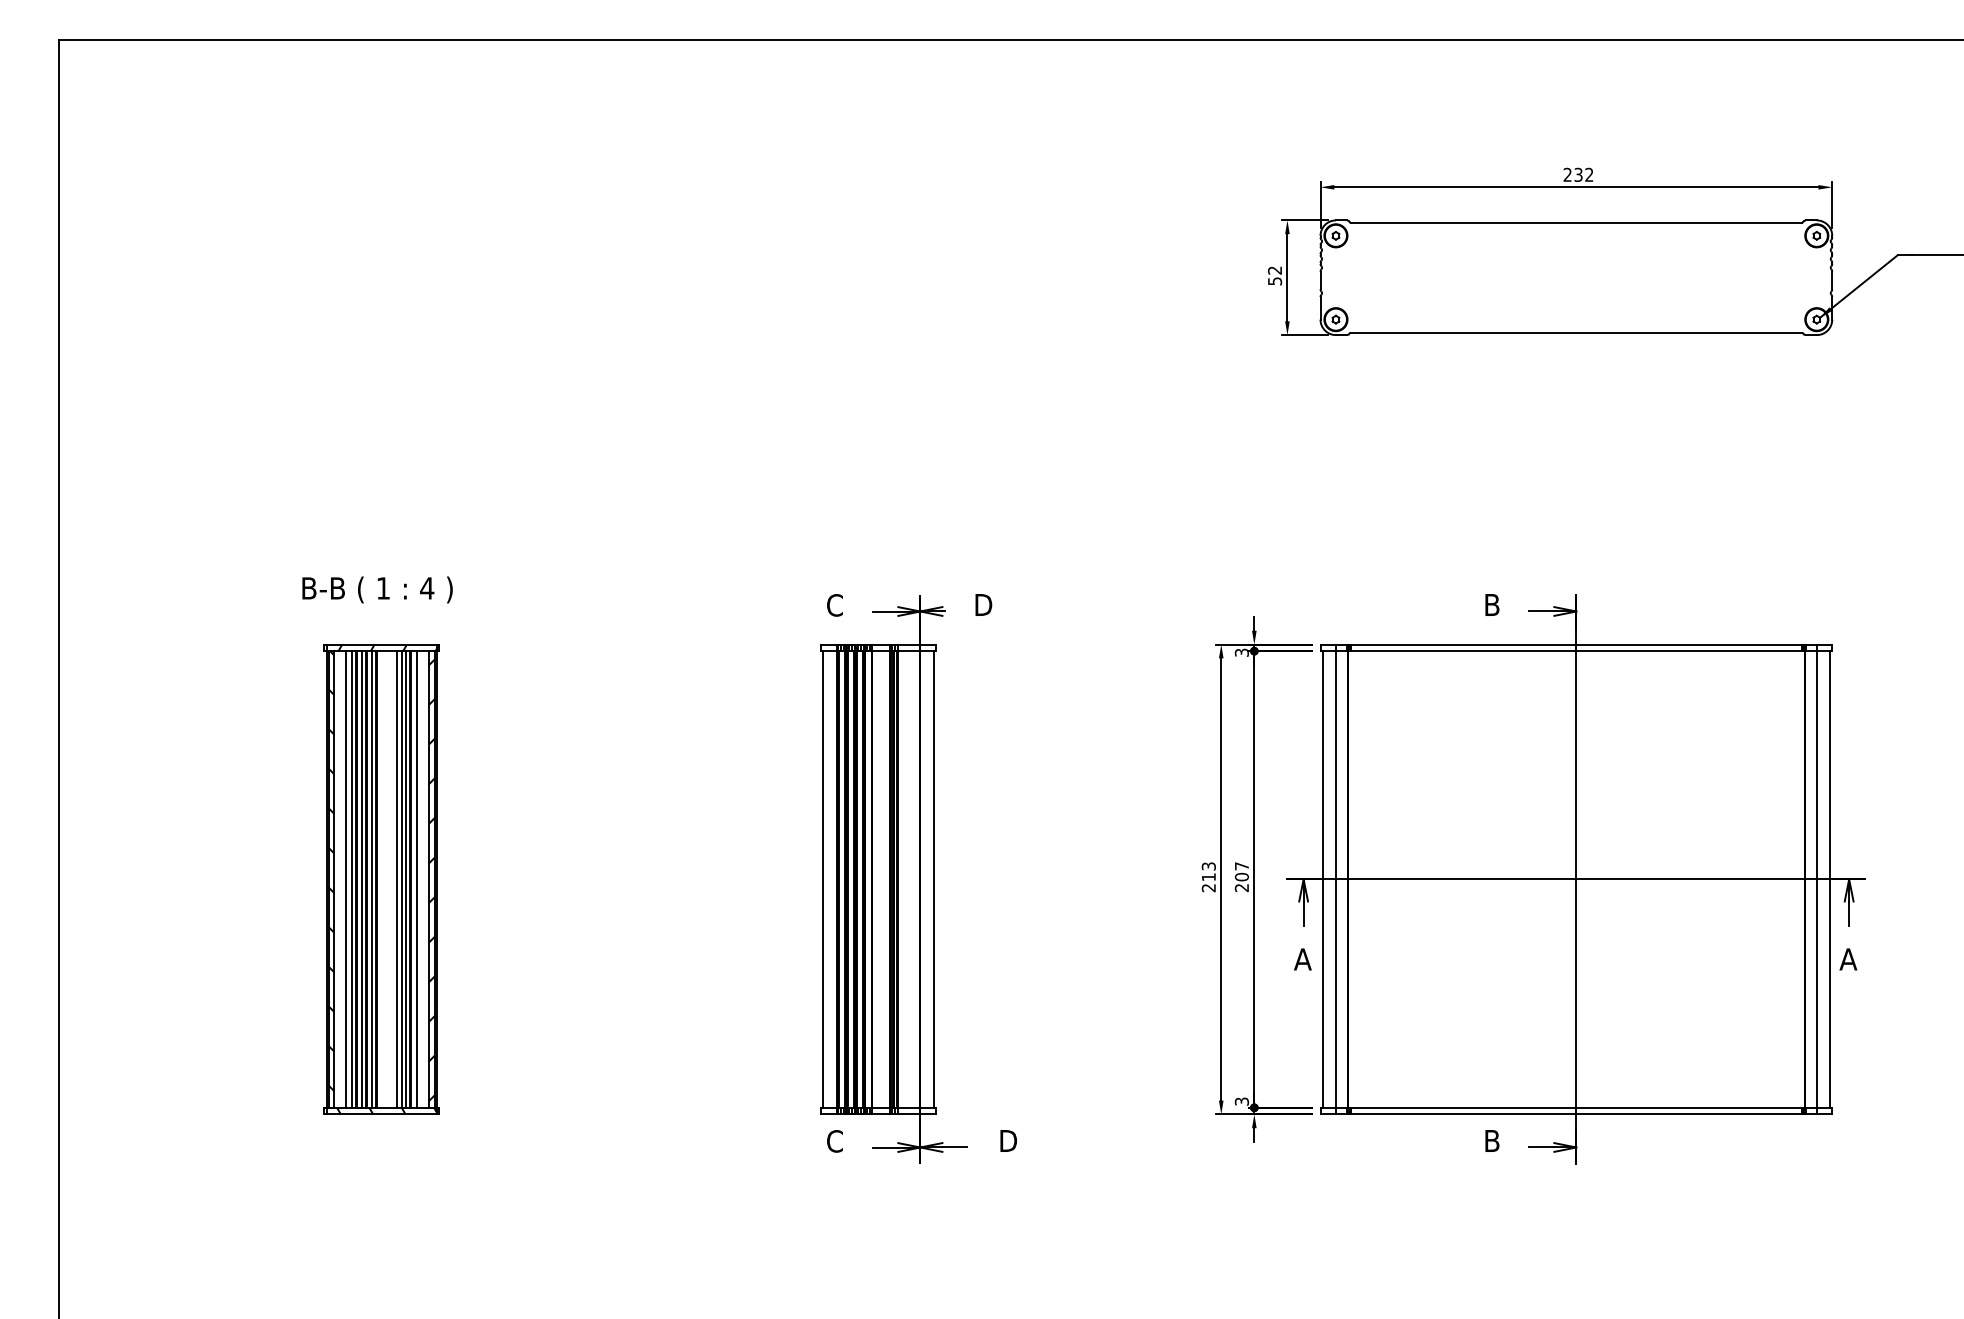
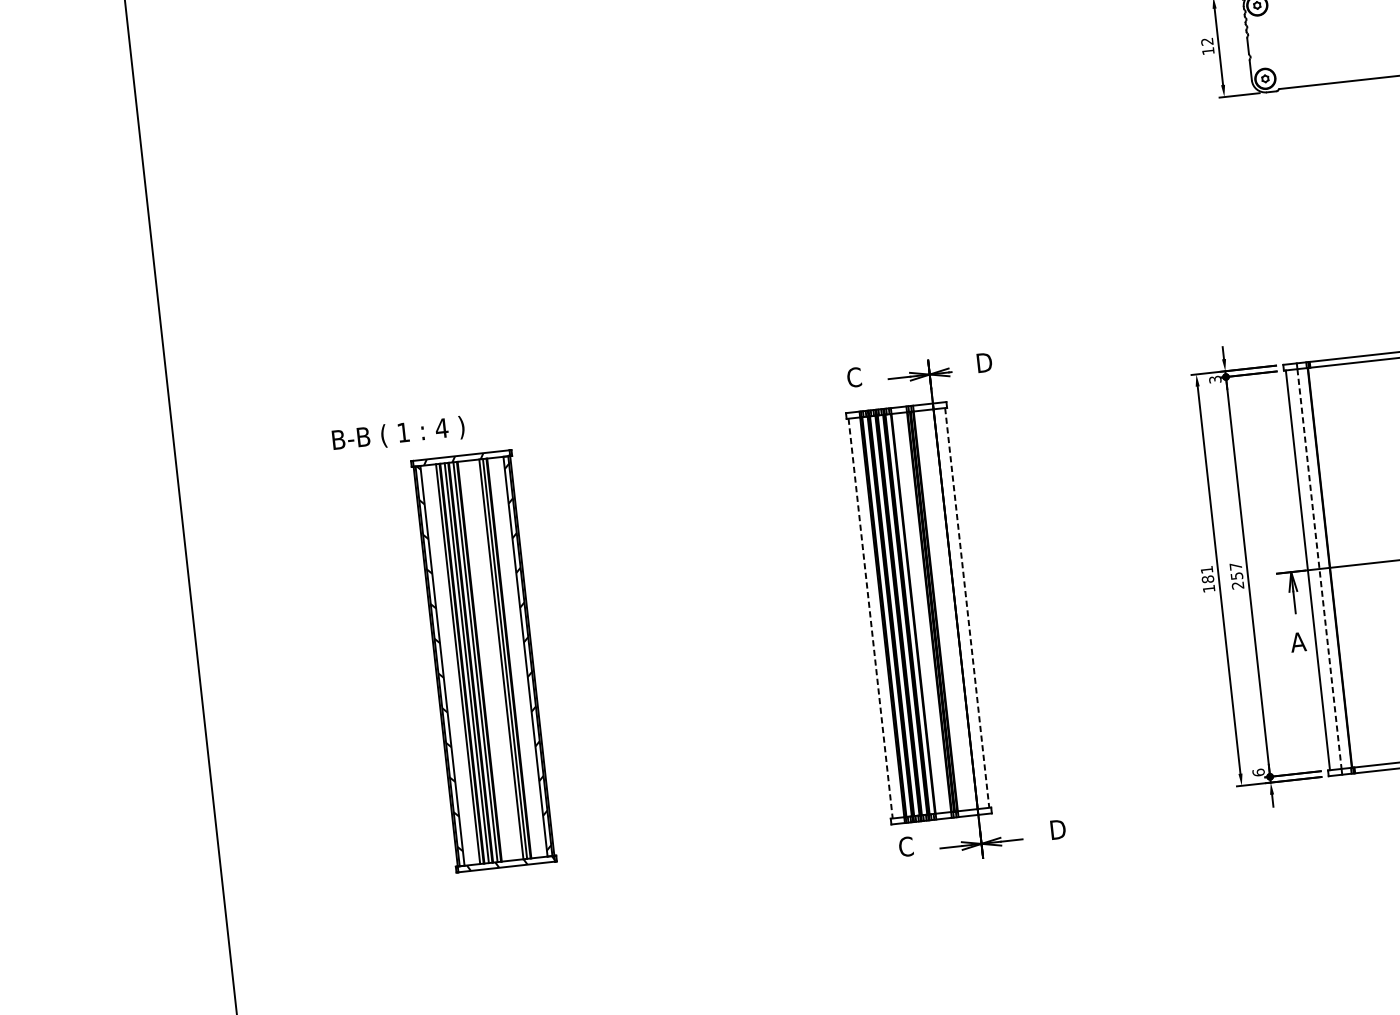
text: (1275, 281) -> (1208, 51), 52 -> 12
text: (377, 589) -> (398, 434), moved
text: (1241, 876) -> (1236, 575), 207 -> 257
text: (1208, 877) -> (1207, 579), 213 -> 181
line: (345, 879) -> (452, 664), removed
line: (397, 879) -> (497, 659), removed
line: (417, 879) -> (515, 657), removed
line: (823, 879) -> (870, 618), solid -> dashed
line: (933, 879) -> (967, 607), solid -> dashed
line: (1335, 879) -> (1319, 569), solid -> dashed
text: (1241, 1101) -> (1258, 772), 3 -> 6

